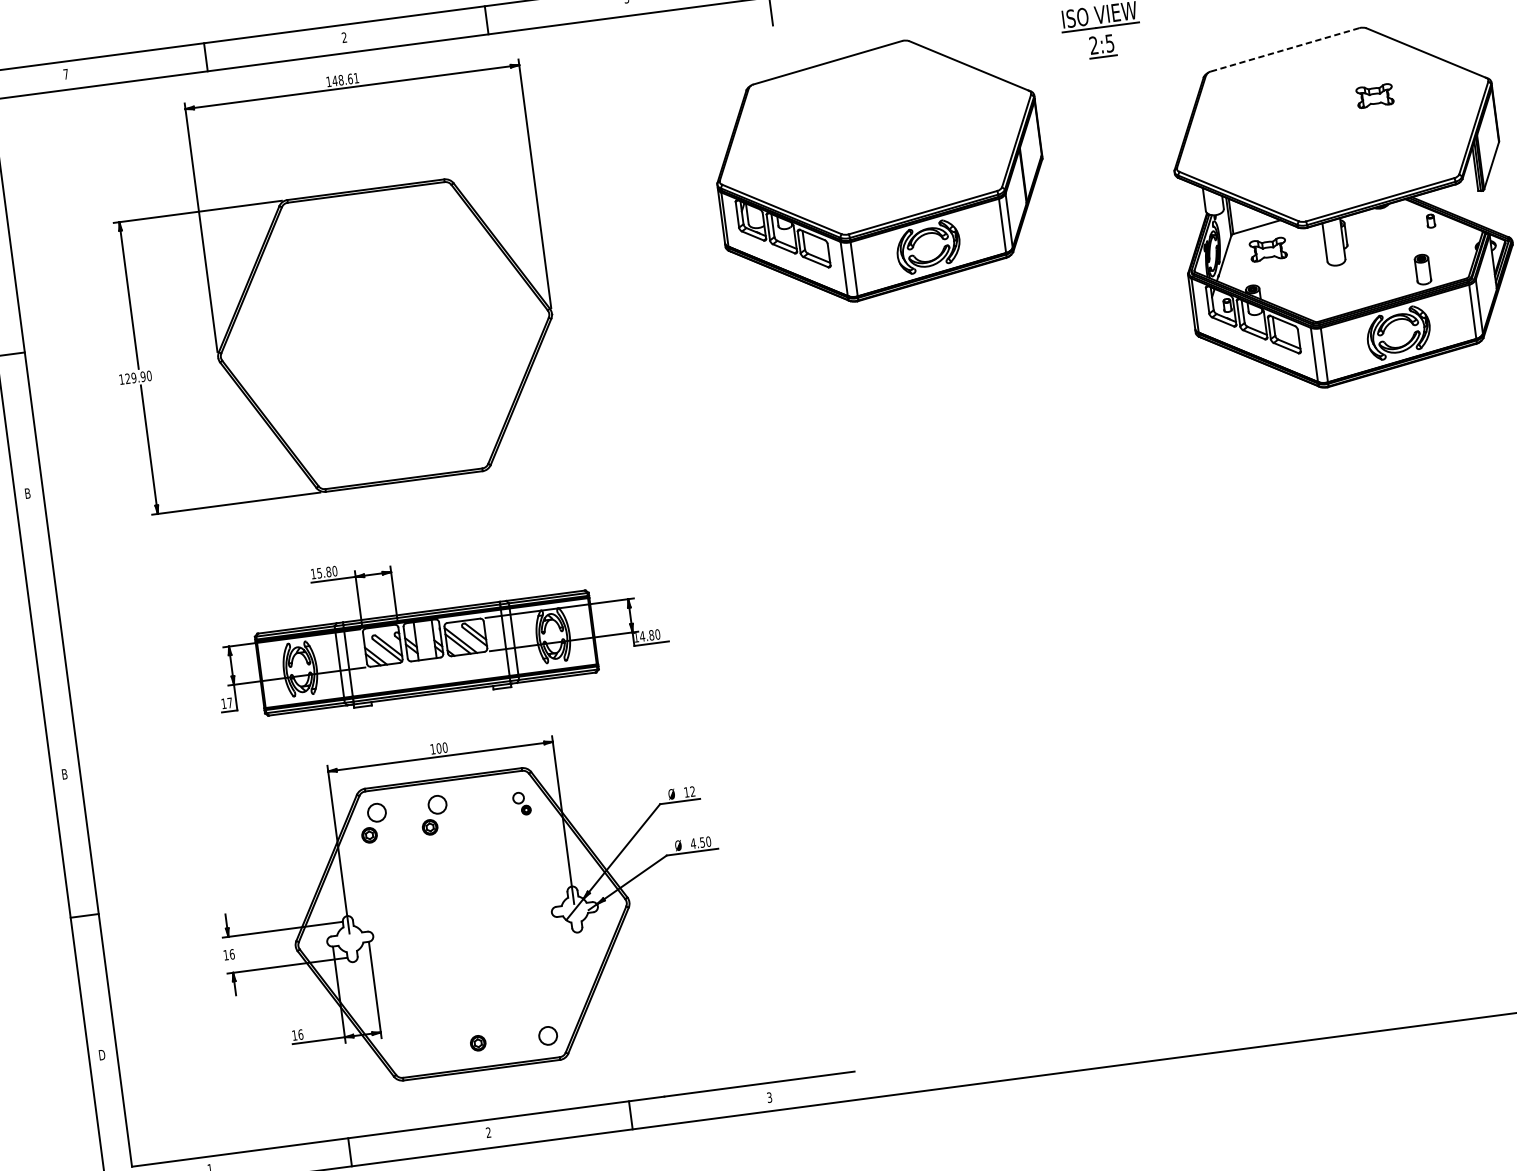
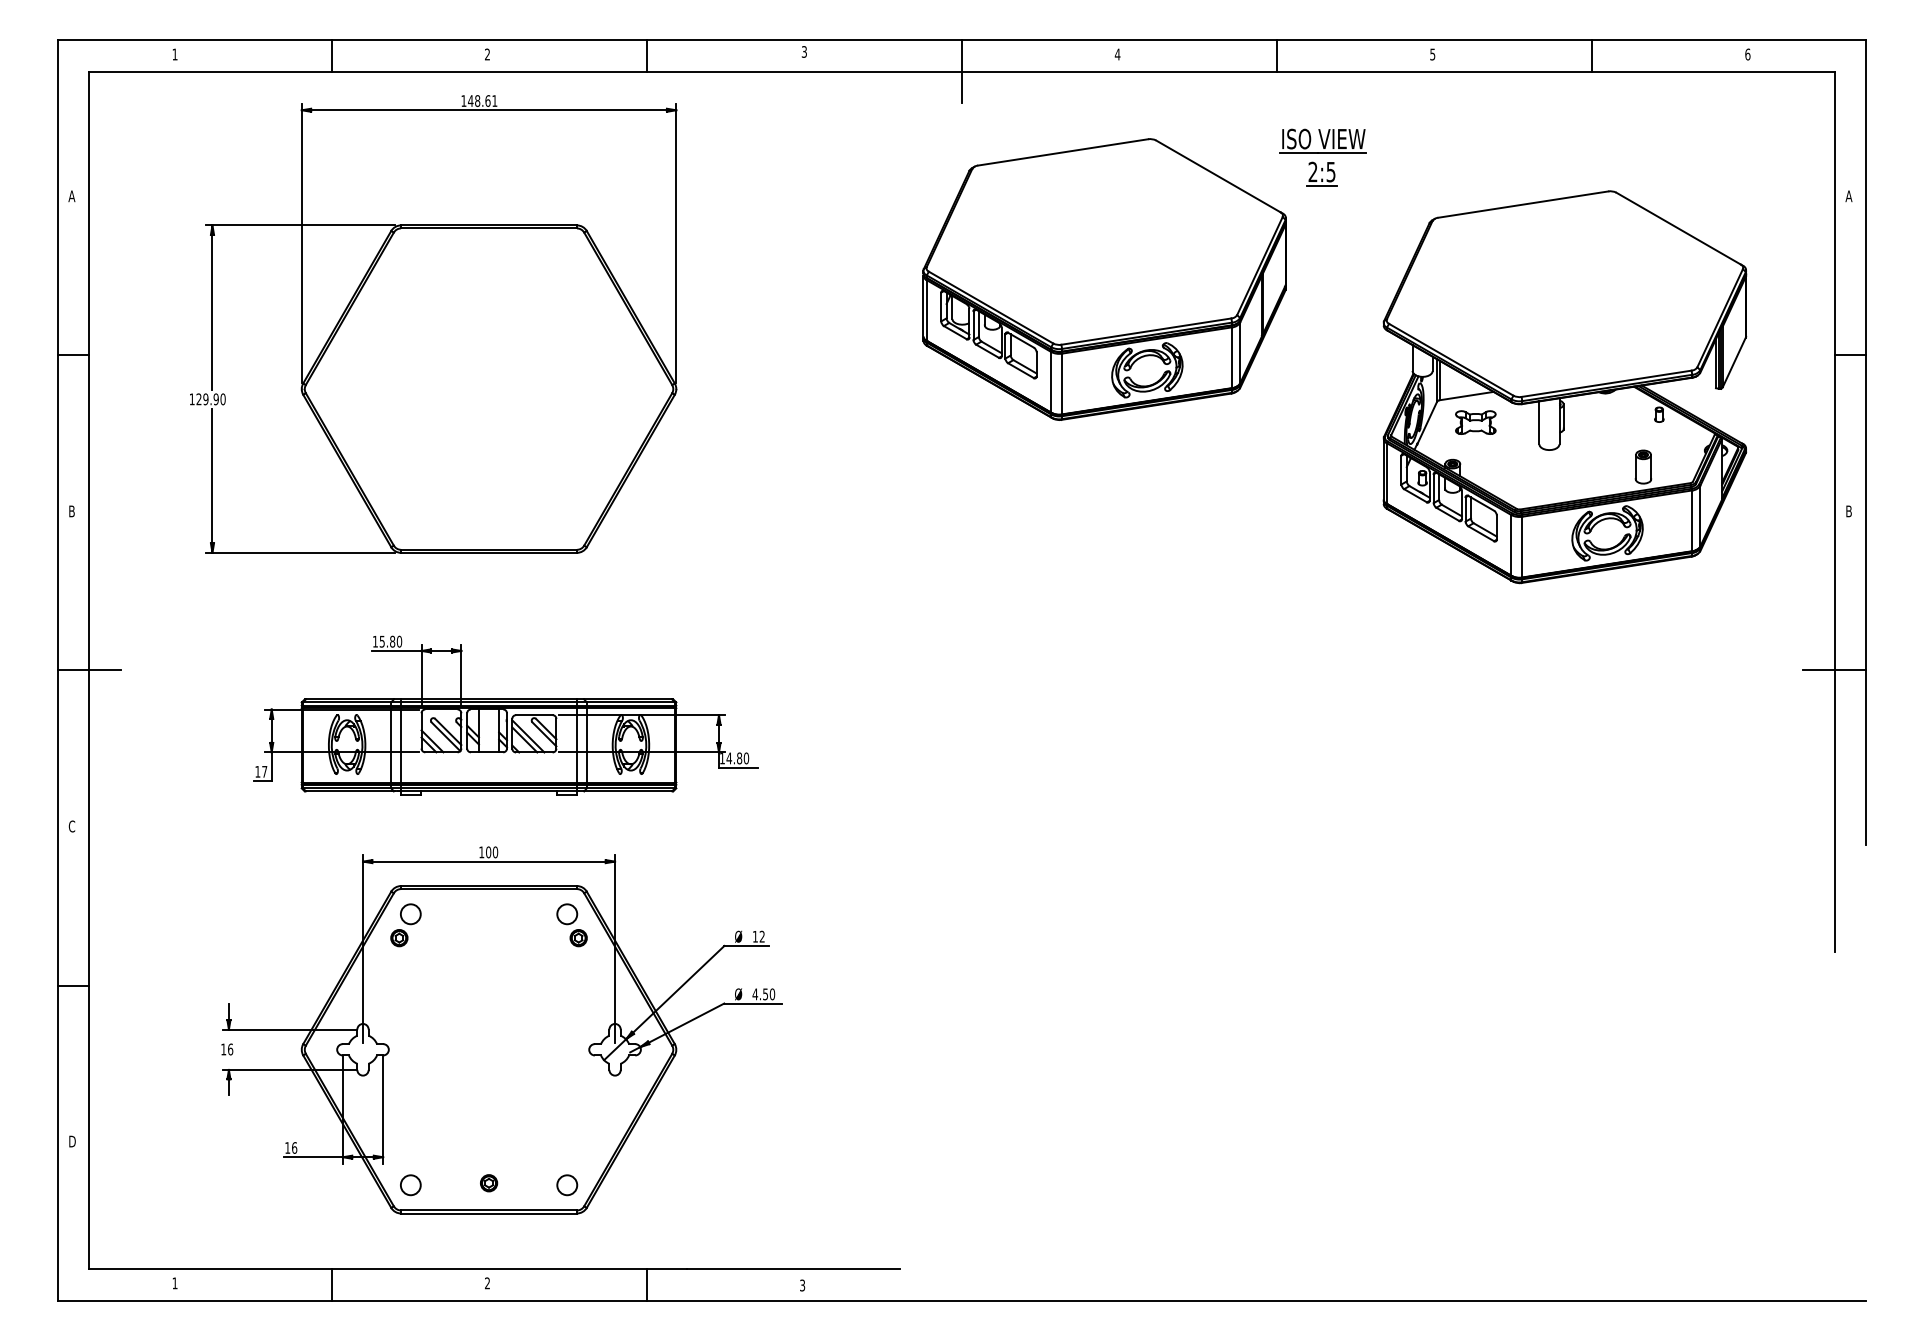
line: (1285, 49) -> (1523, 204), dashed -> solid
text: (65, 74) -> (174, 54), 7 -> 1
part: (1374, 95) -> (1615, 268), removed
part: (879, 171) -> (1104, 279), moved
line: (61, 633) -> (88, 670), added
text: (64, 774) -> (71, 826), B -> C
part: (521, 803) -> (571, 925), size x1.67
part: (434, 815) -> (473, 925), removed
circle: (408, 1054) -> (410, 1185), added

